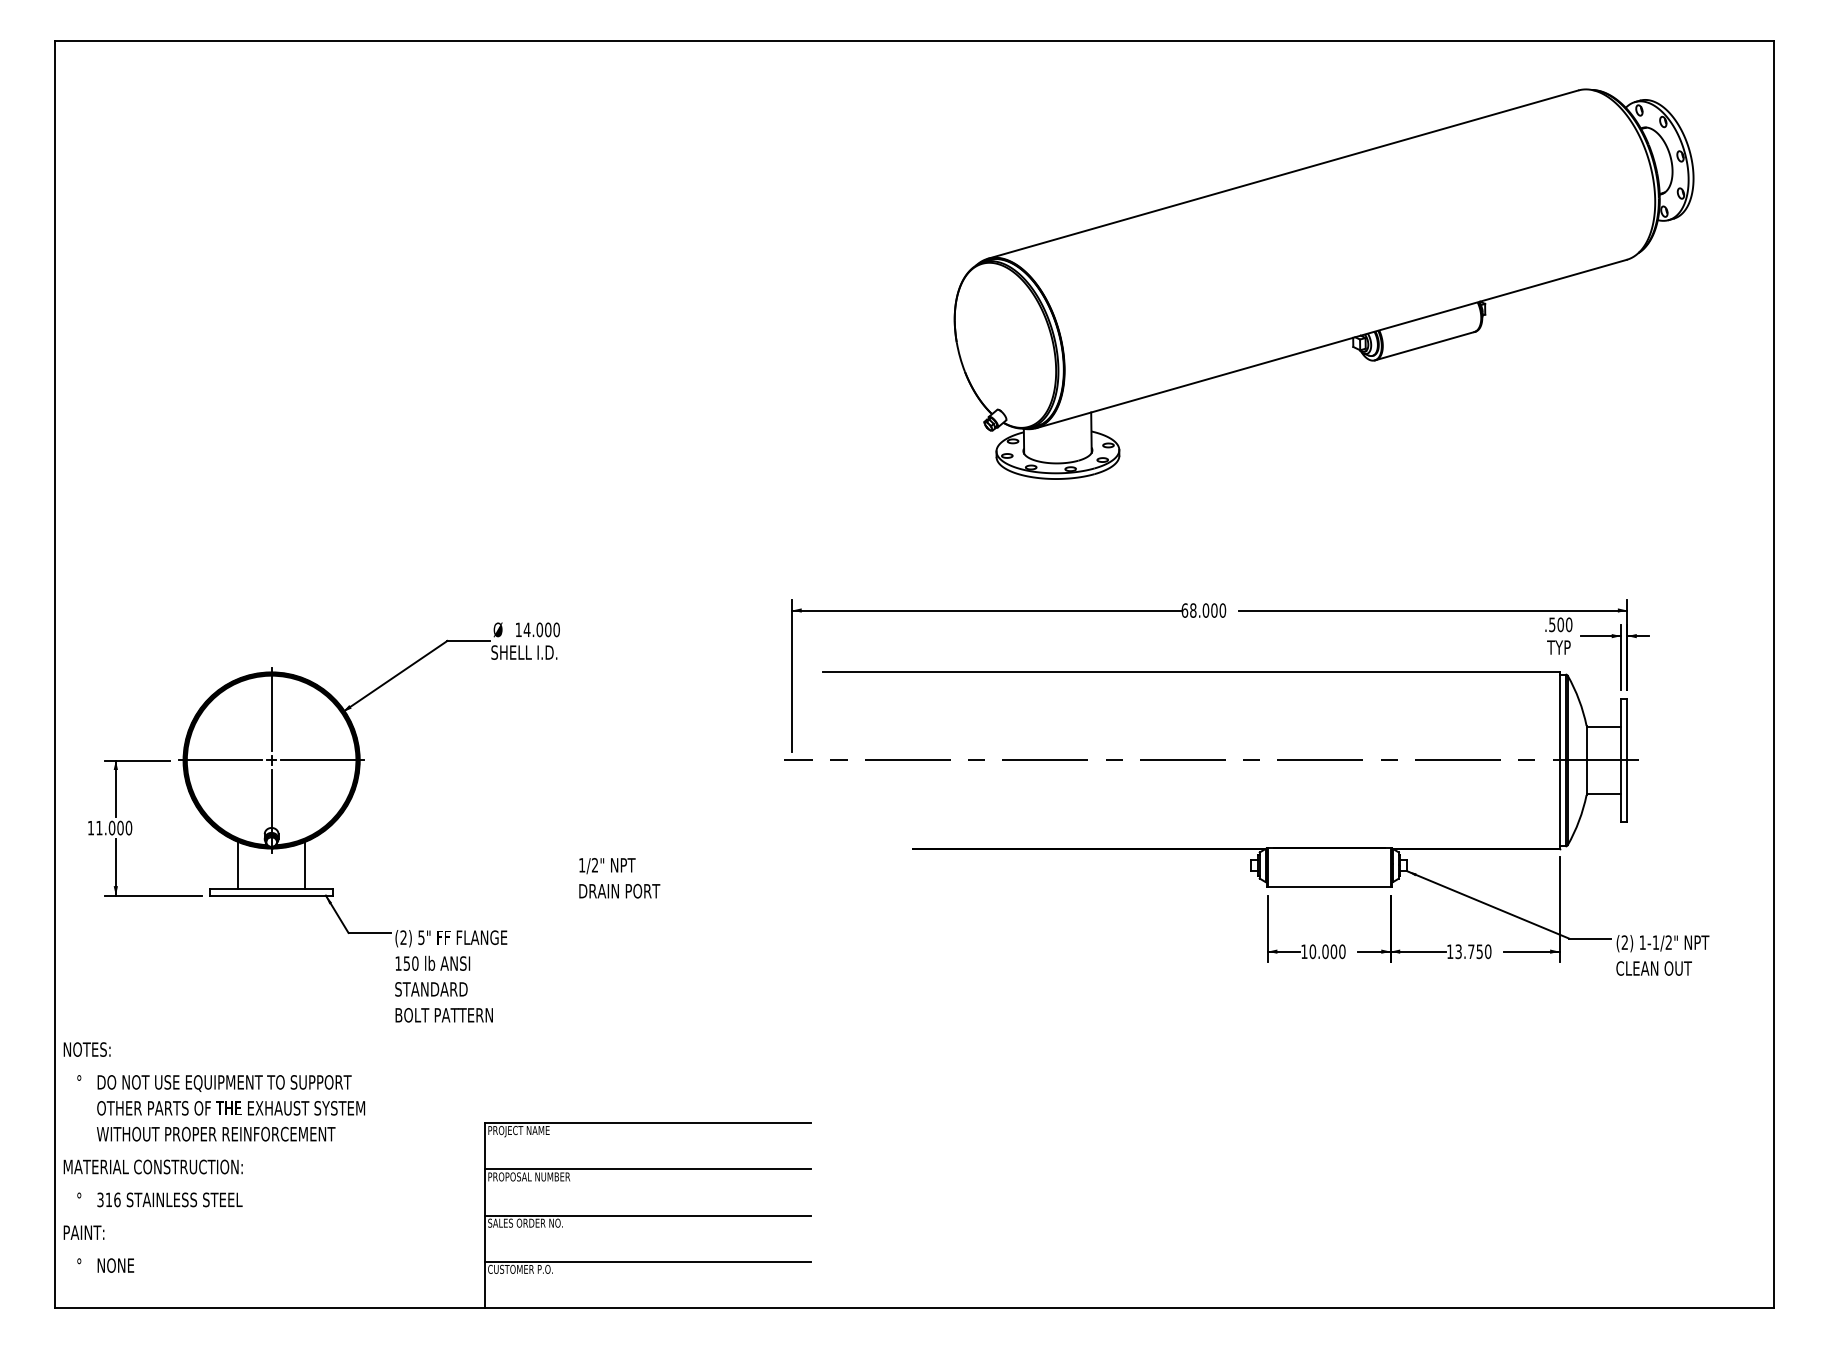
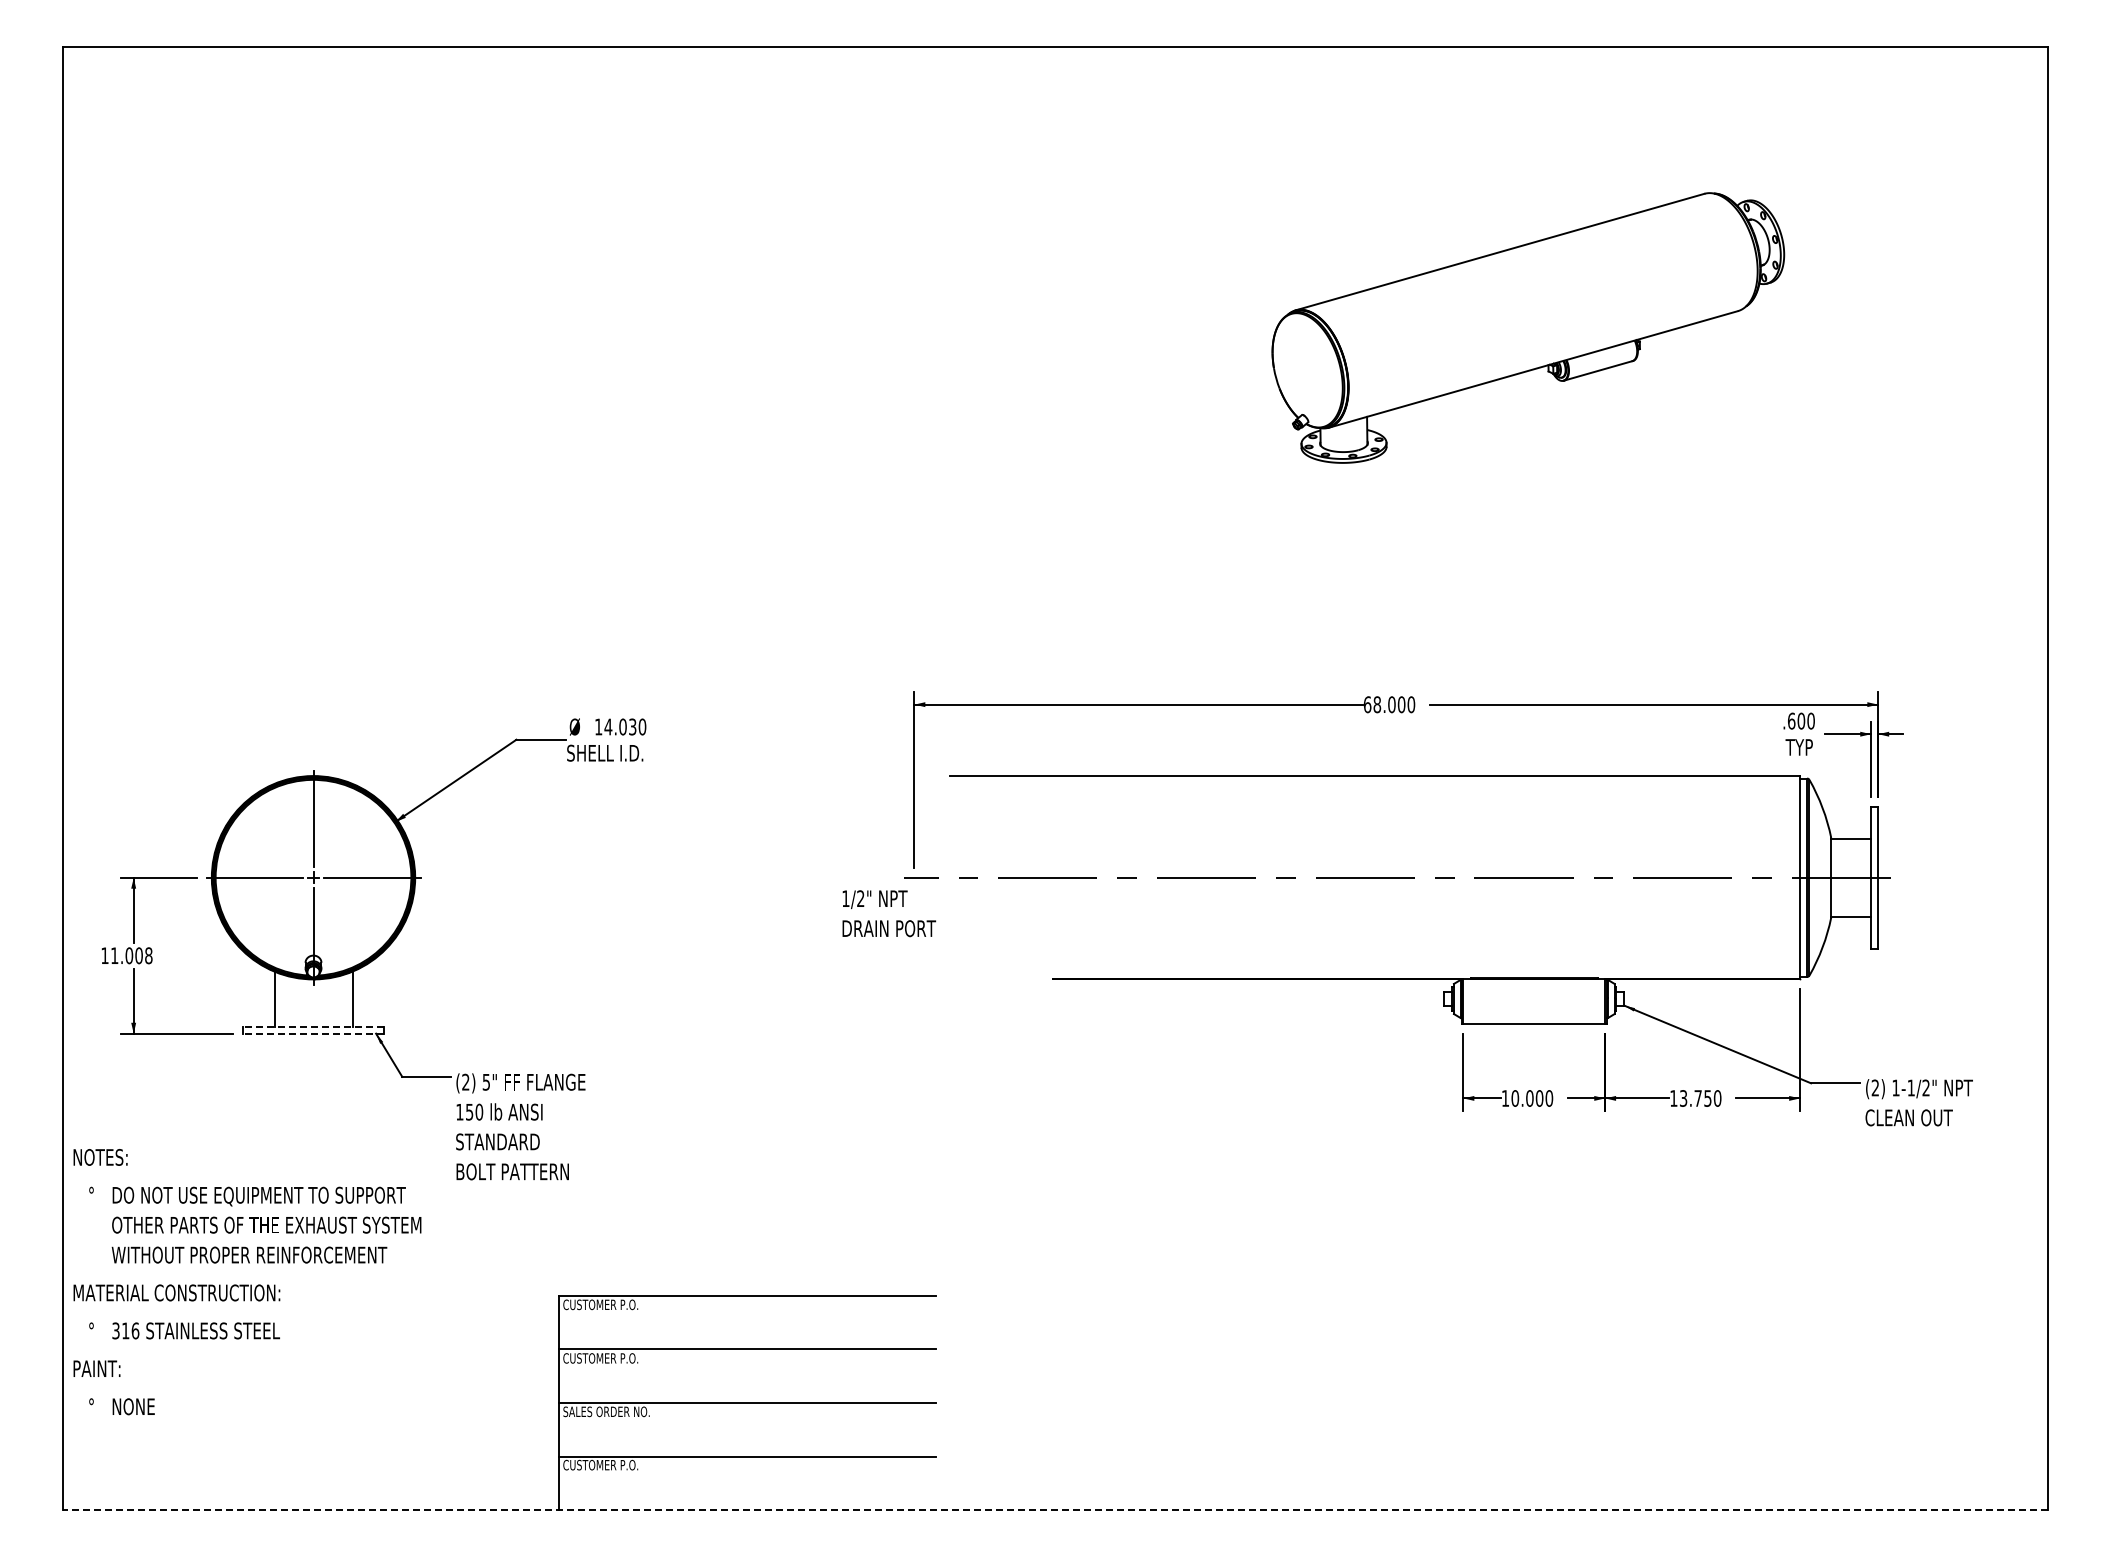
part: (1324, 283) -> (1528, 327), size x0.6
text: (1552, 624) -> (1791, 720), .500 -> .600
text: (548, 629) -> (632, 726), 14.000 -> 14.030
text: (128, 827) -> (148, 955), 11.000 -> 11.008
text: (619, 878) -> (889, 913), moved
line: (271, 889) -> (313, 1026), solid -> dashed
line: (271, 895) -> (313, 1033), solid -> dashed
text: (520, 1131) -> (600, 1305), PROJECT NAME -> CUSTOMER P.O.
text: (214, 1157) -> (247, 1282), moved
text: (528, 1177) -> (610, 1358), PROPOSAL NUMBER -> CUSTOMER P.O.
line: (914, 1308) -> (1055, 1510), solid -> dashed

